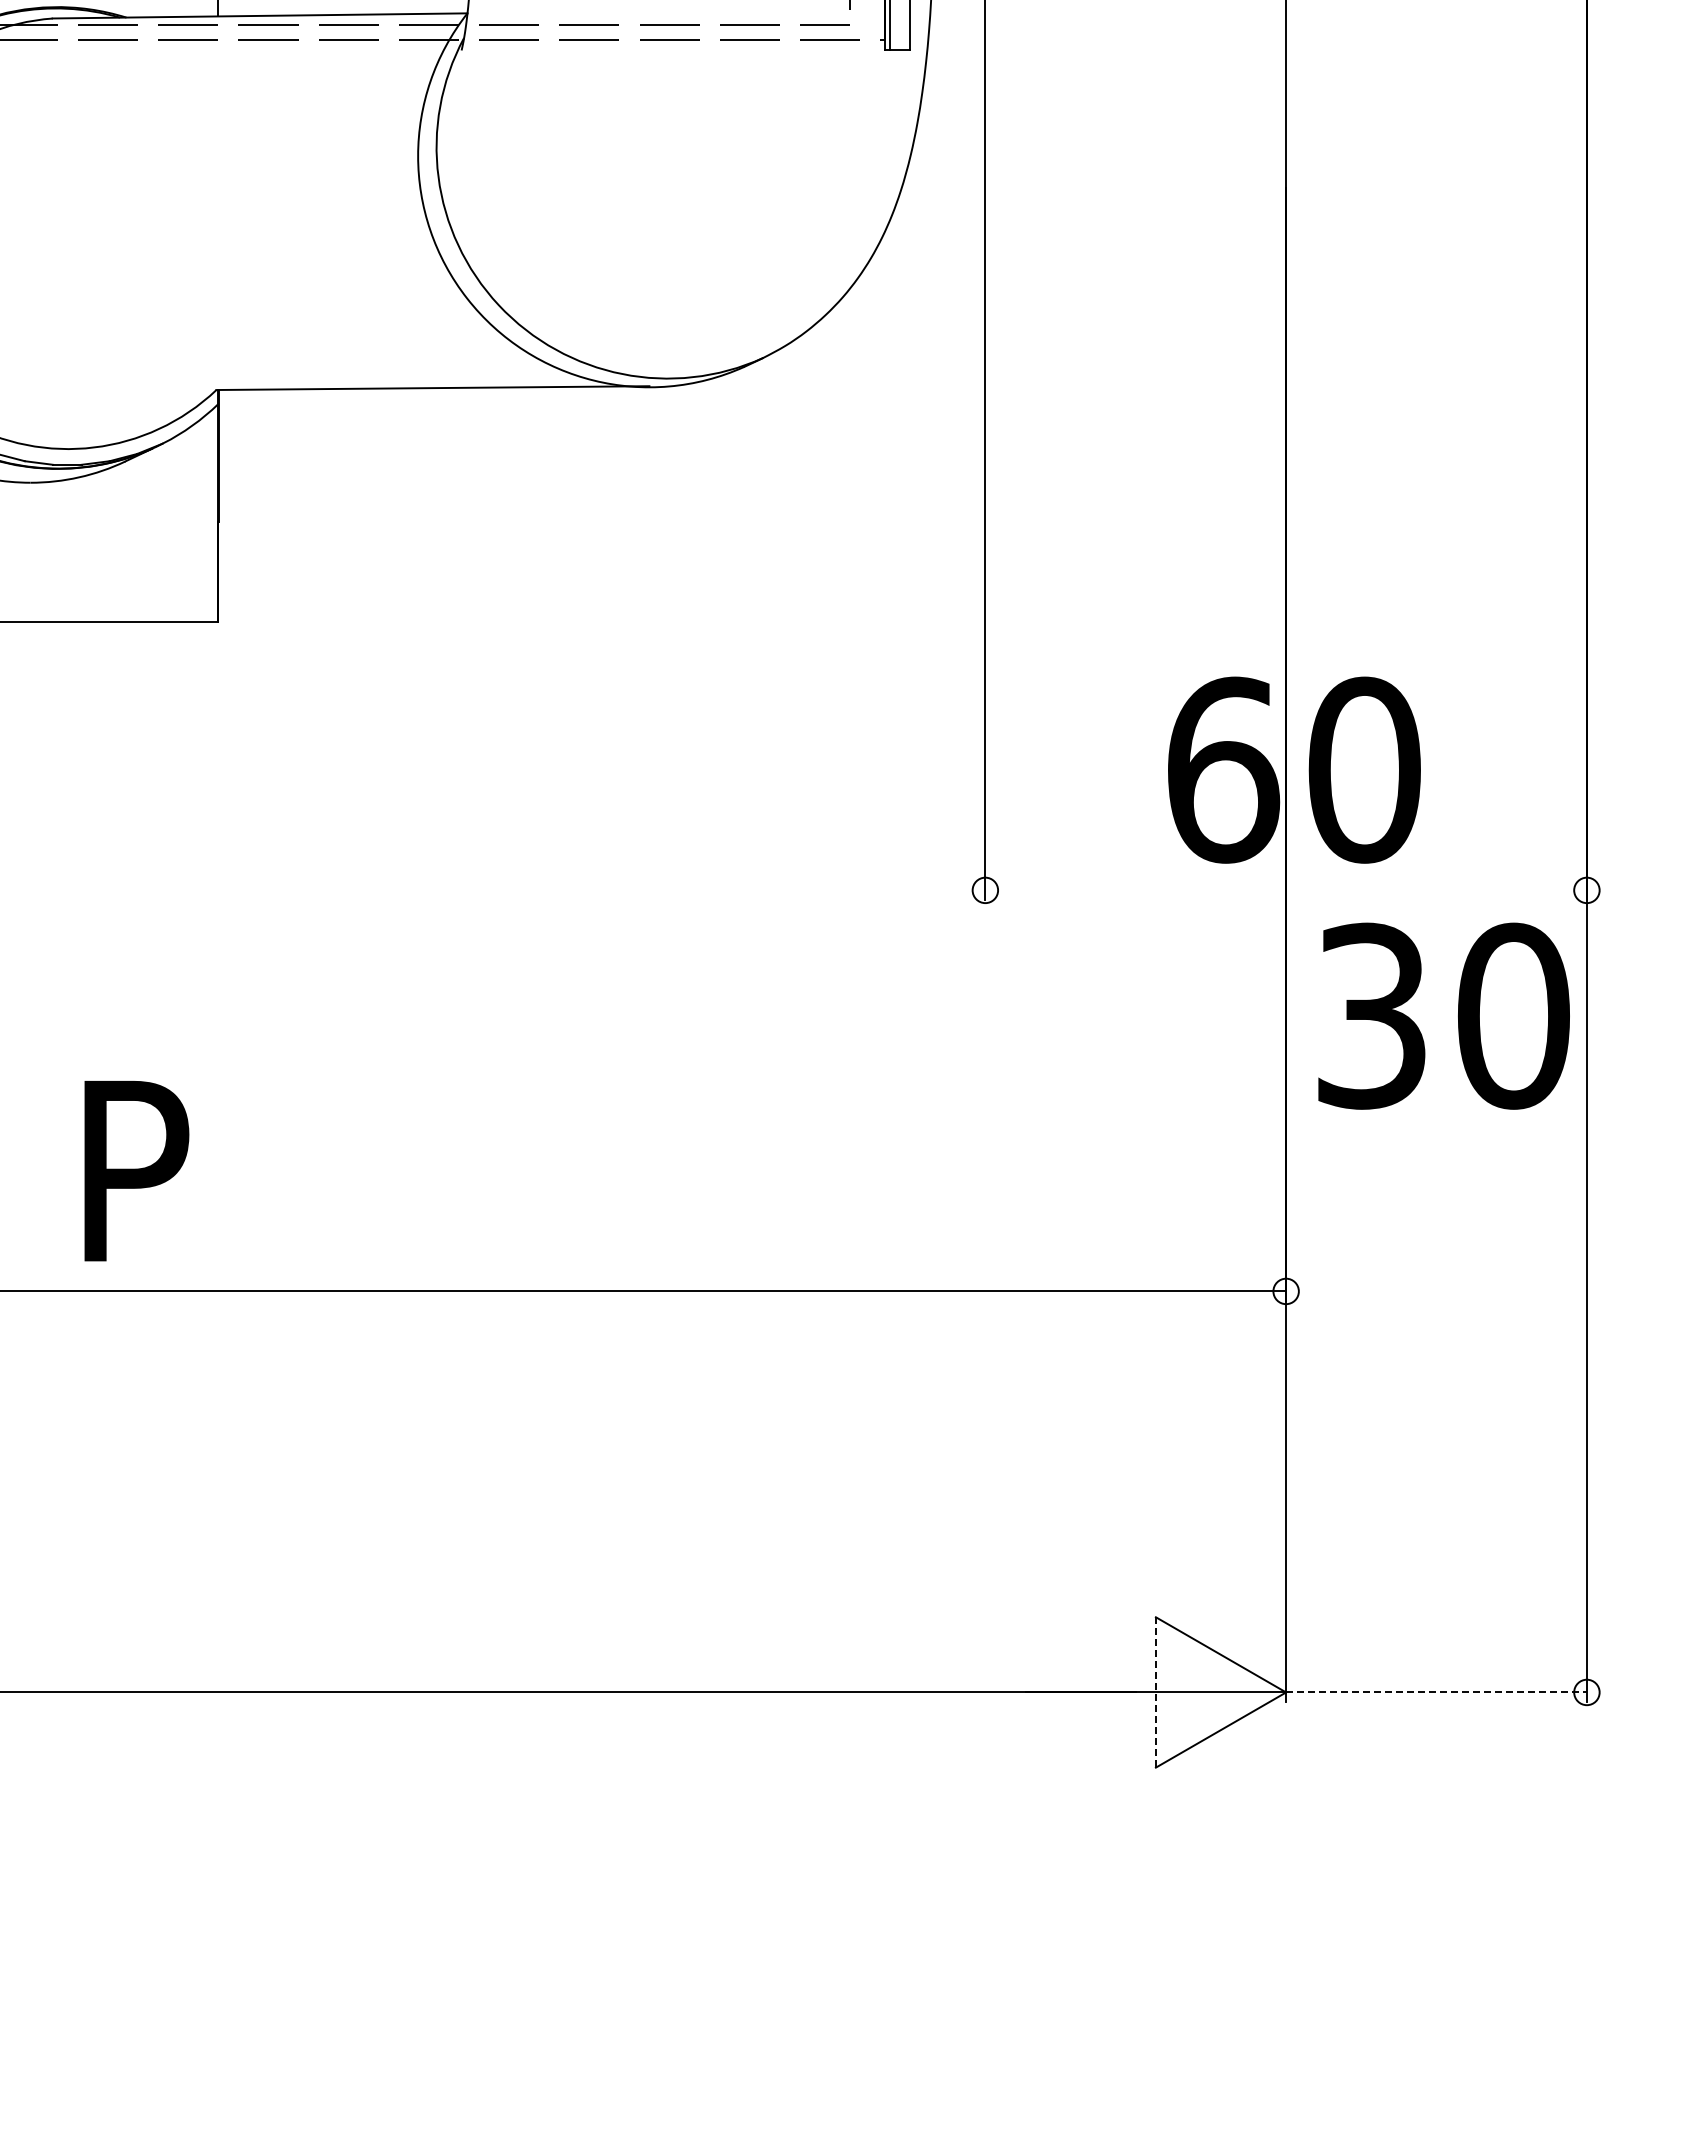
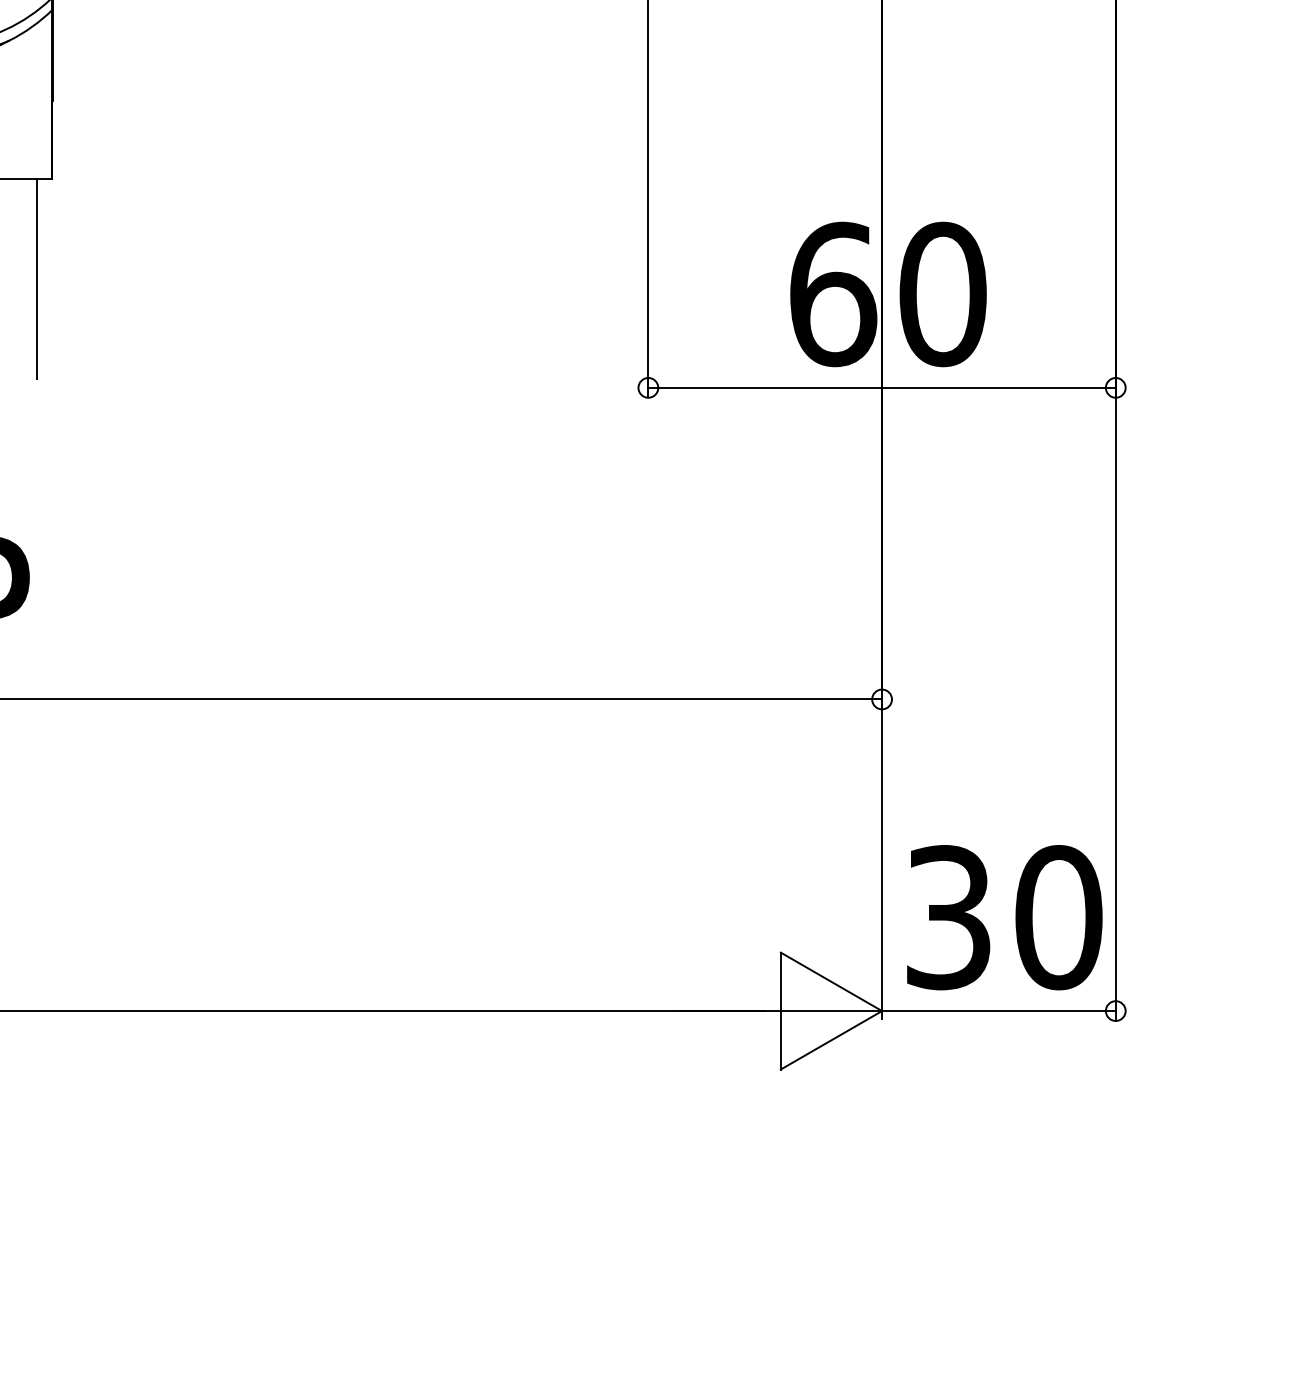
line: (198, 750) -> (36, 279), added
line: (1285, 890) -> (881, 387), added
text: (1443, 1015) -> (1004, 917), moved
line: (1155, 1692) -> (780, 1011), dashed -> solid
line: (1437, 1692) -> (999, 1011), dashed -> solid

